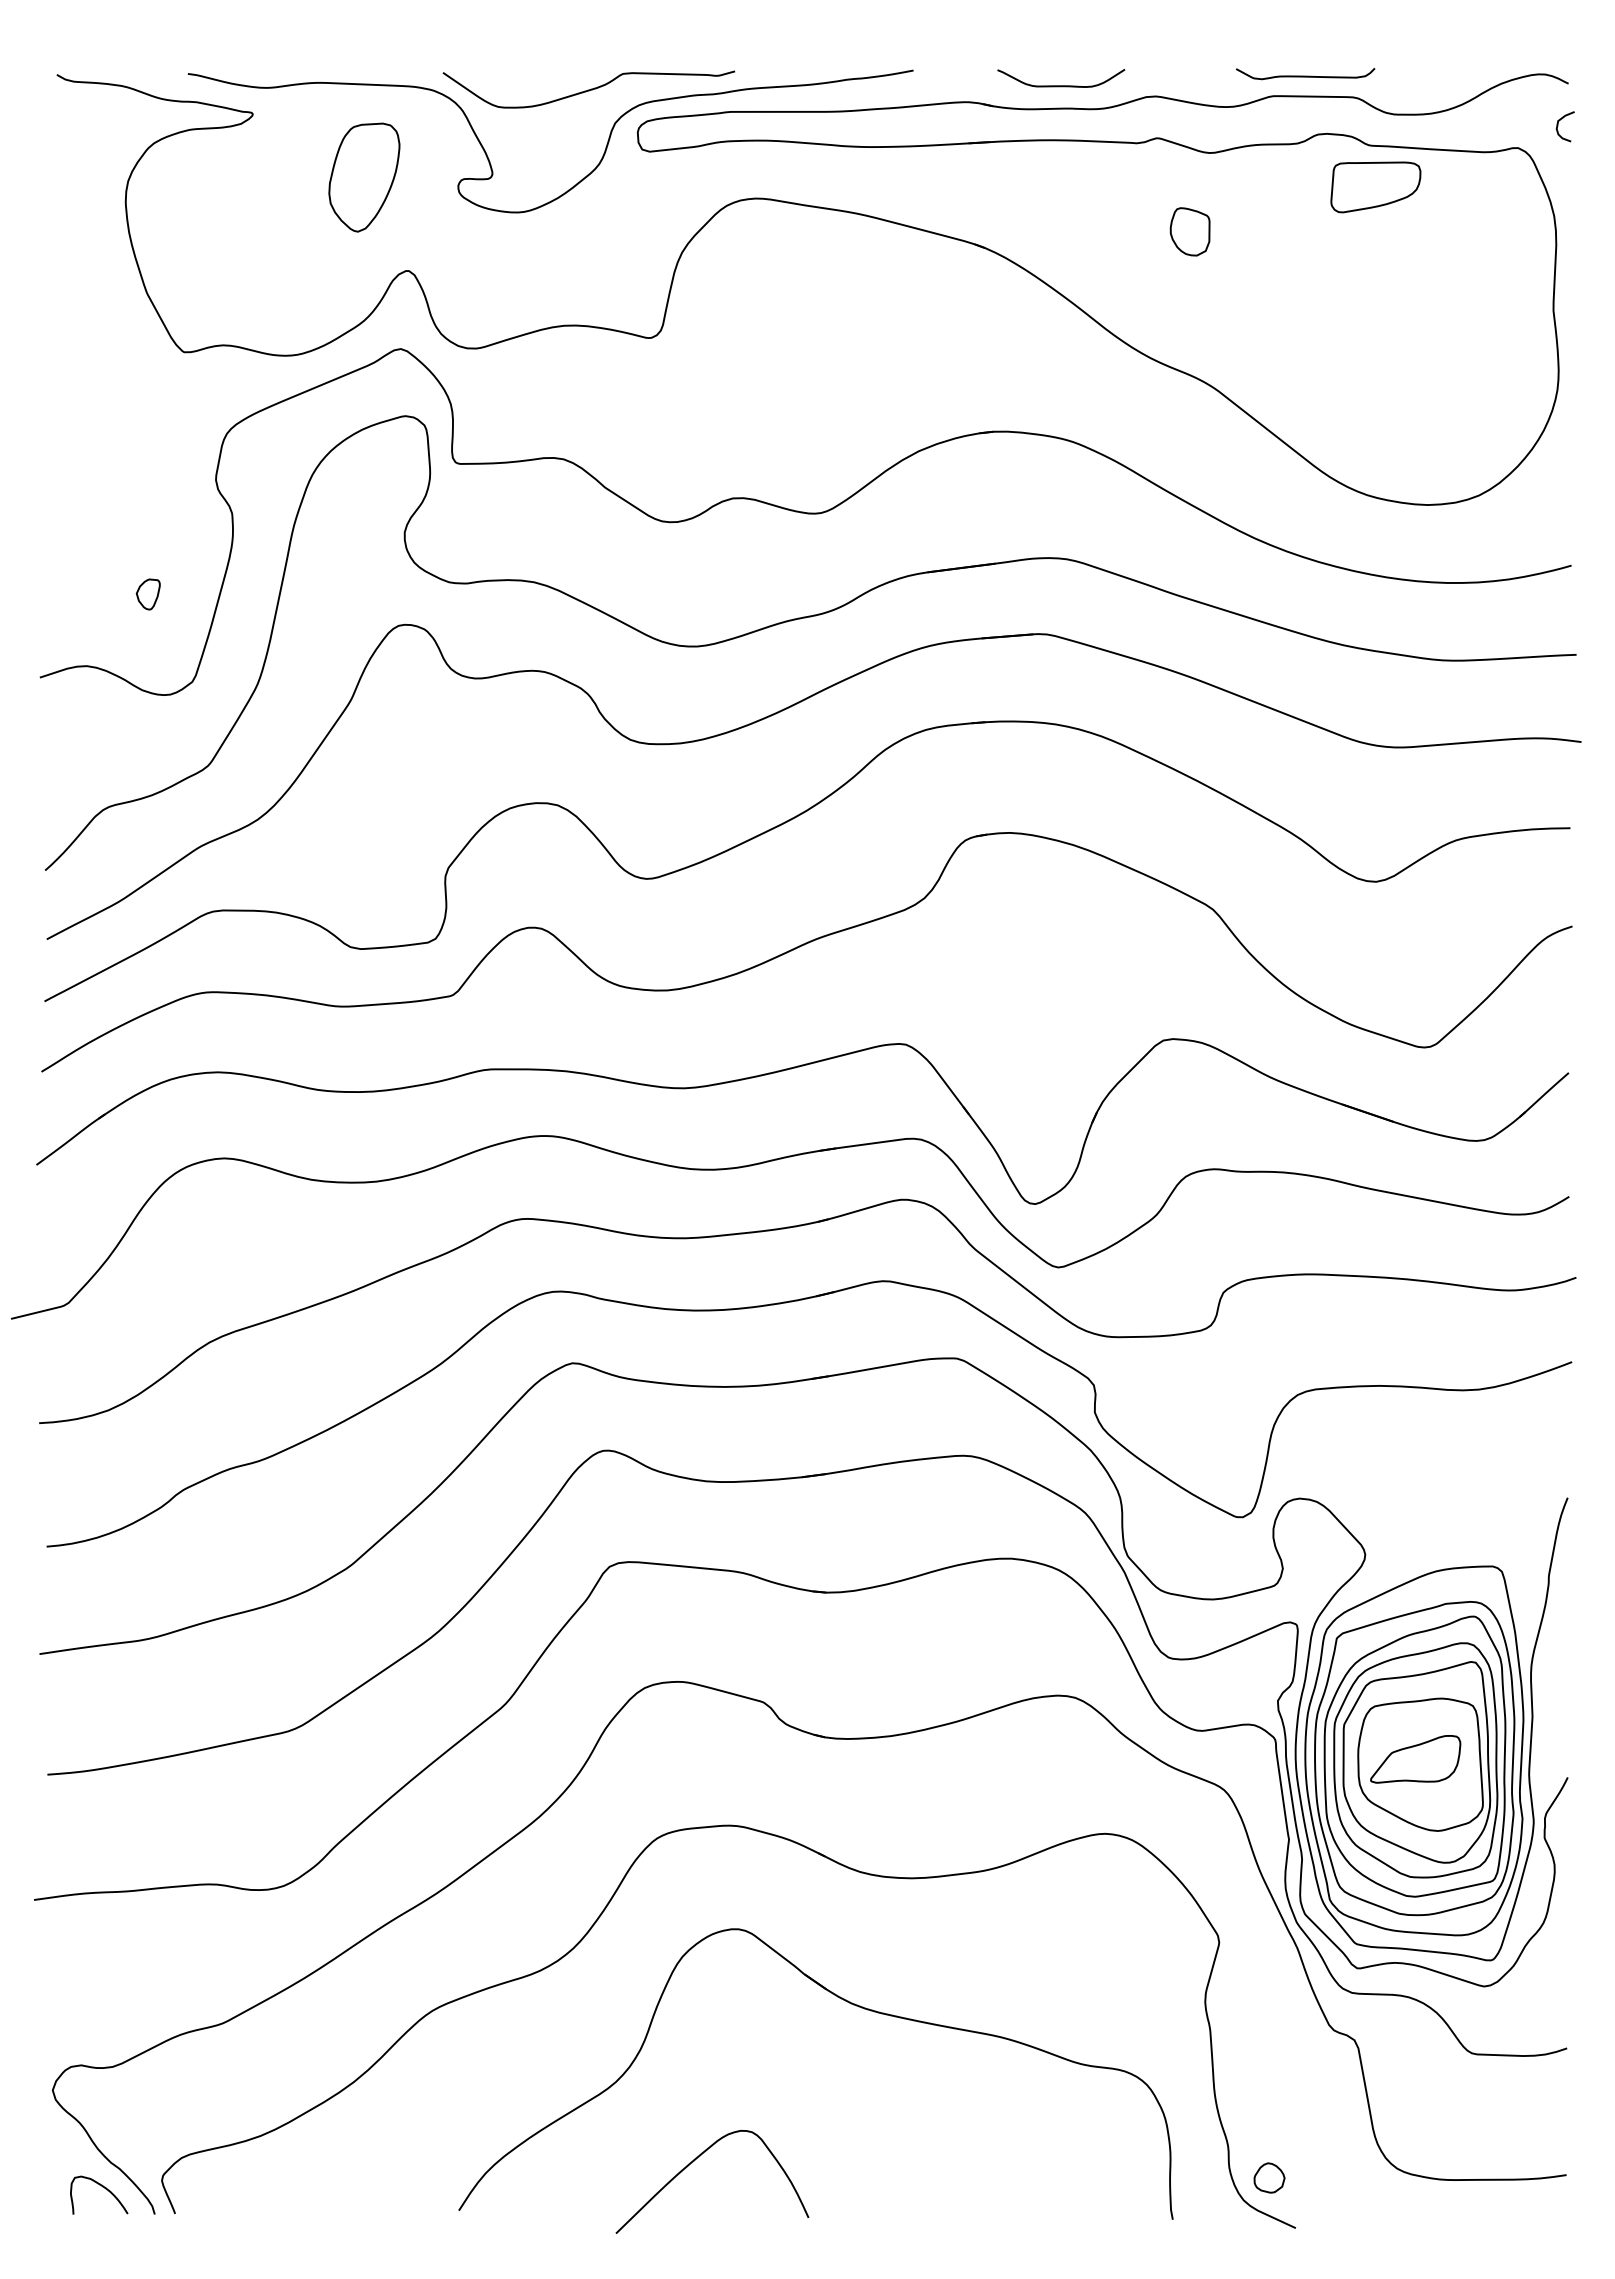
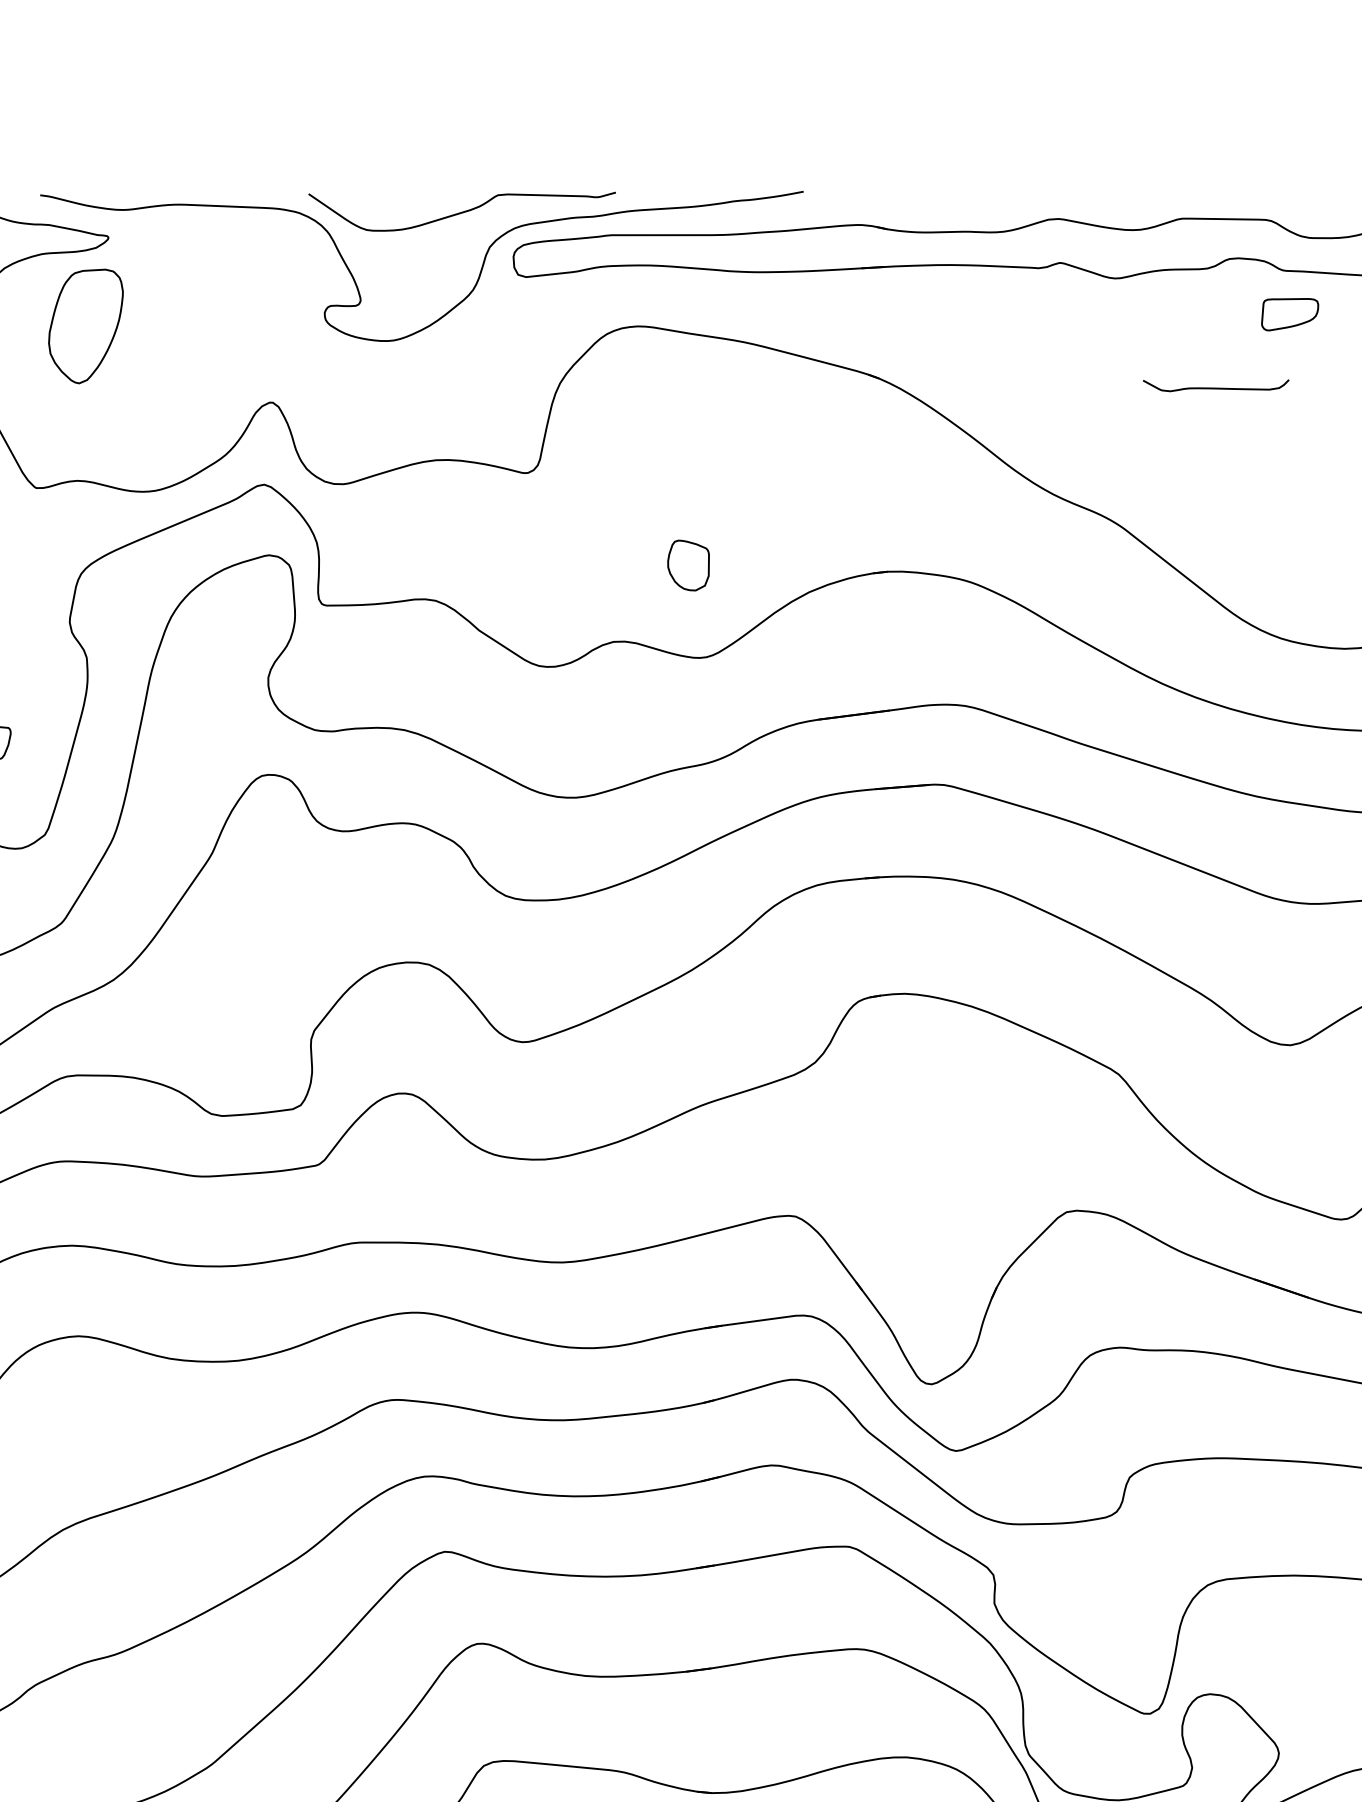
curve: (1305, 75) -> (1216, 387), moved
curve: (1061, 85) -> (959, 207), removed
part: (364, 177) -> (86, 326), moved
part: (1375, 187) -> (1289, 314), size x0.6
part: (1189, 231) -> (687, 565), moved

